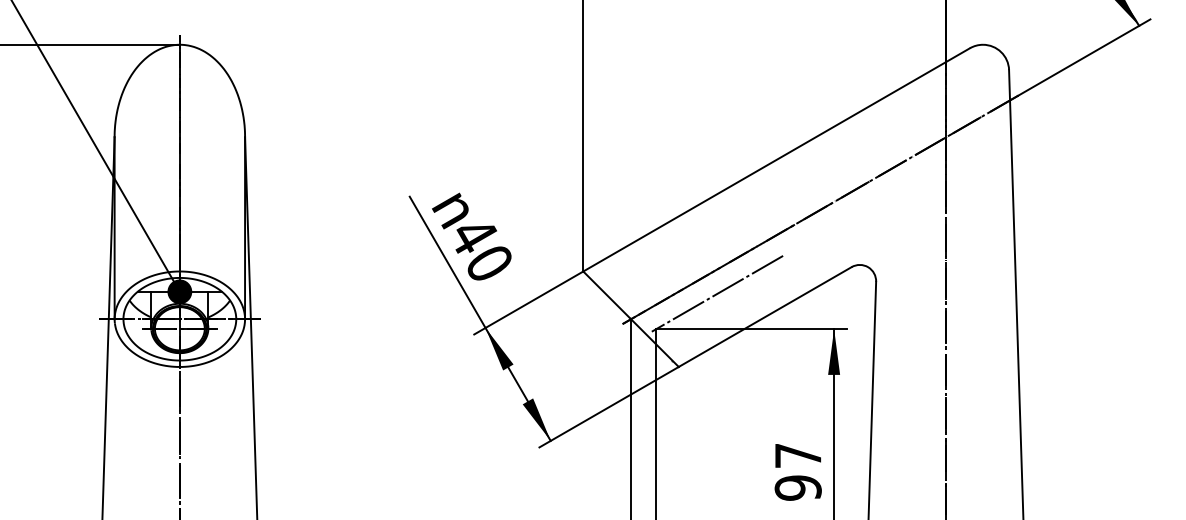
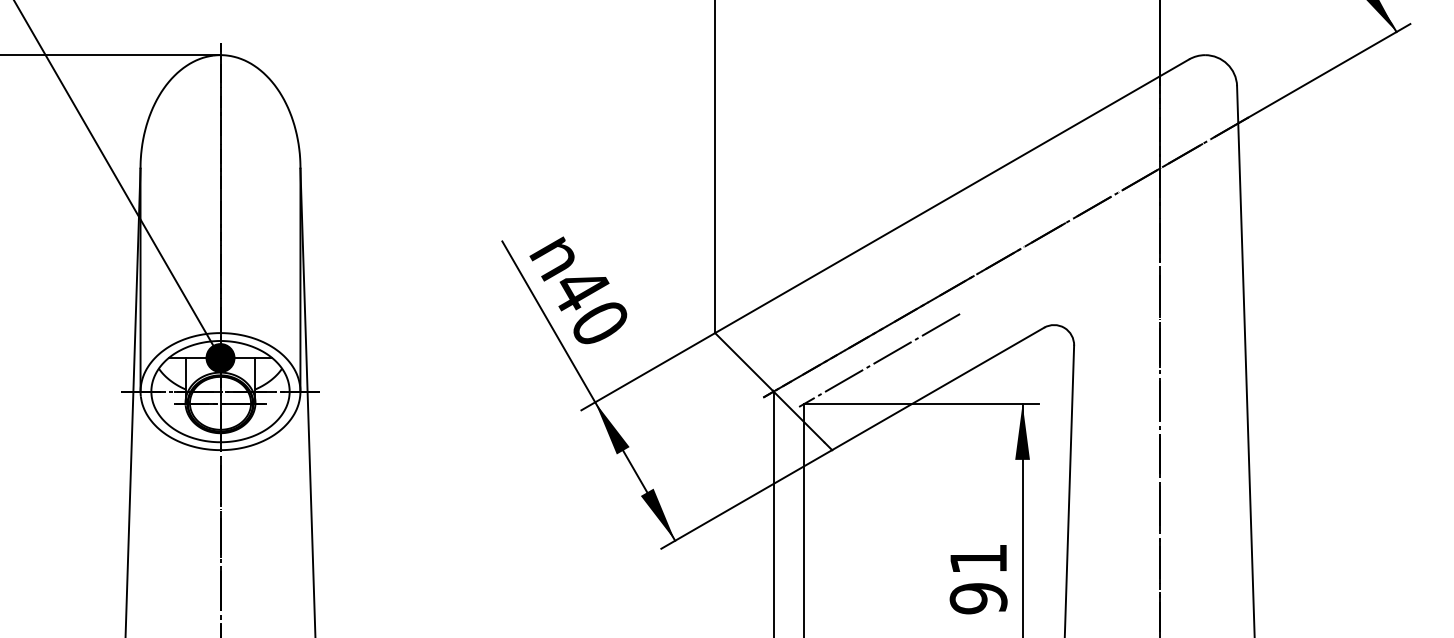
text: (798, 455) -> (978, 558), 97 -> 91

